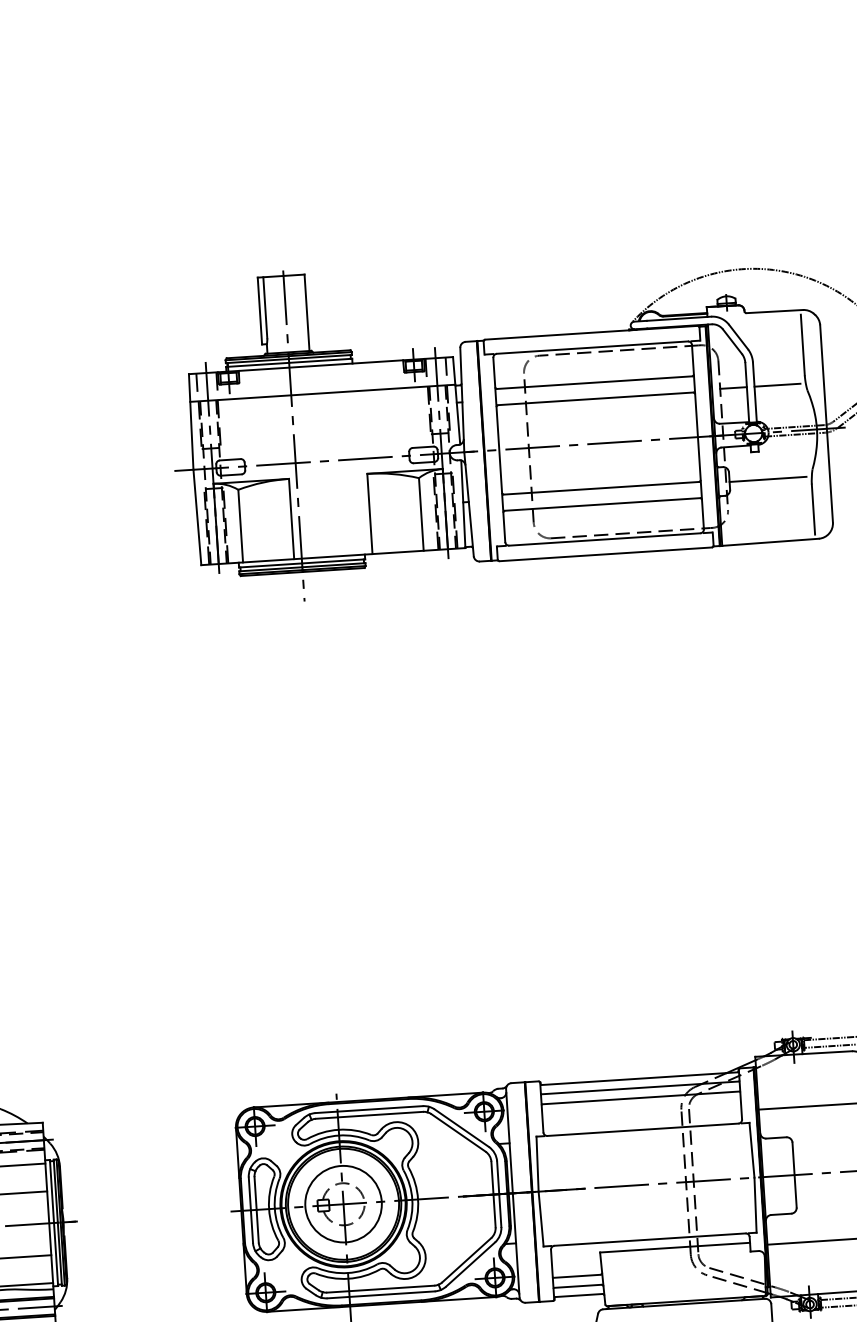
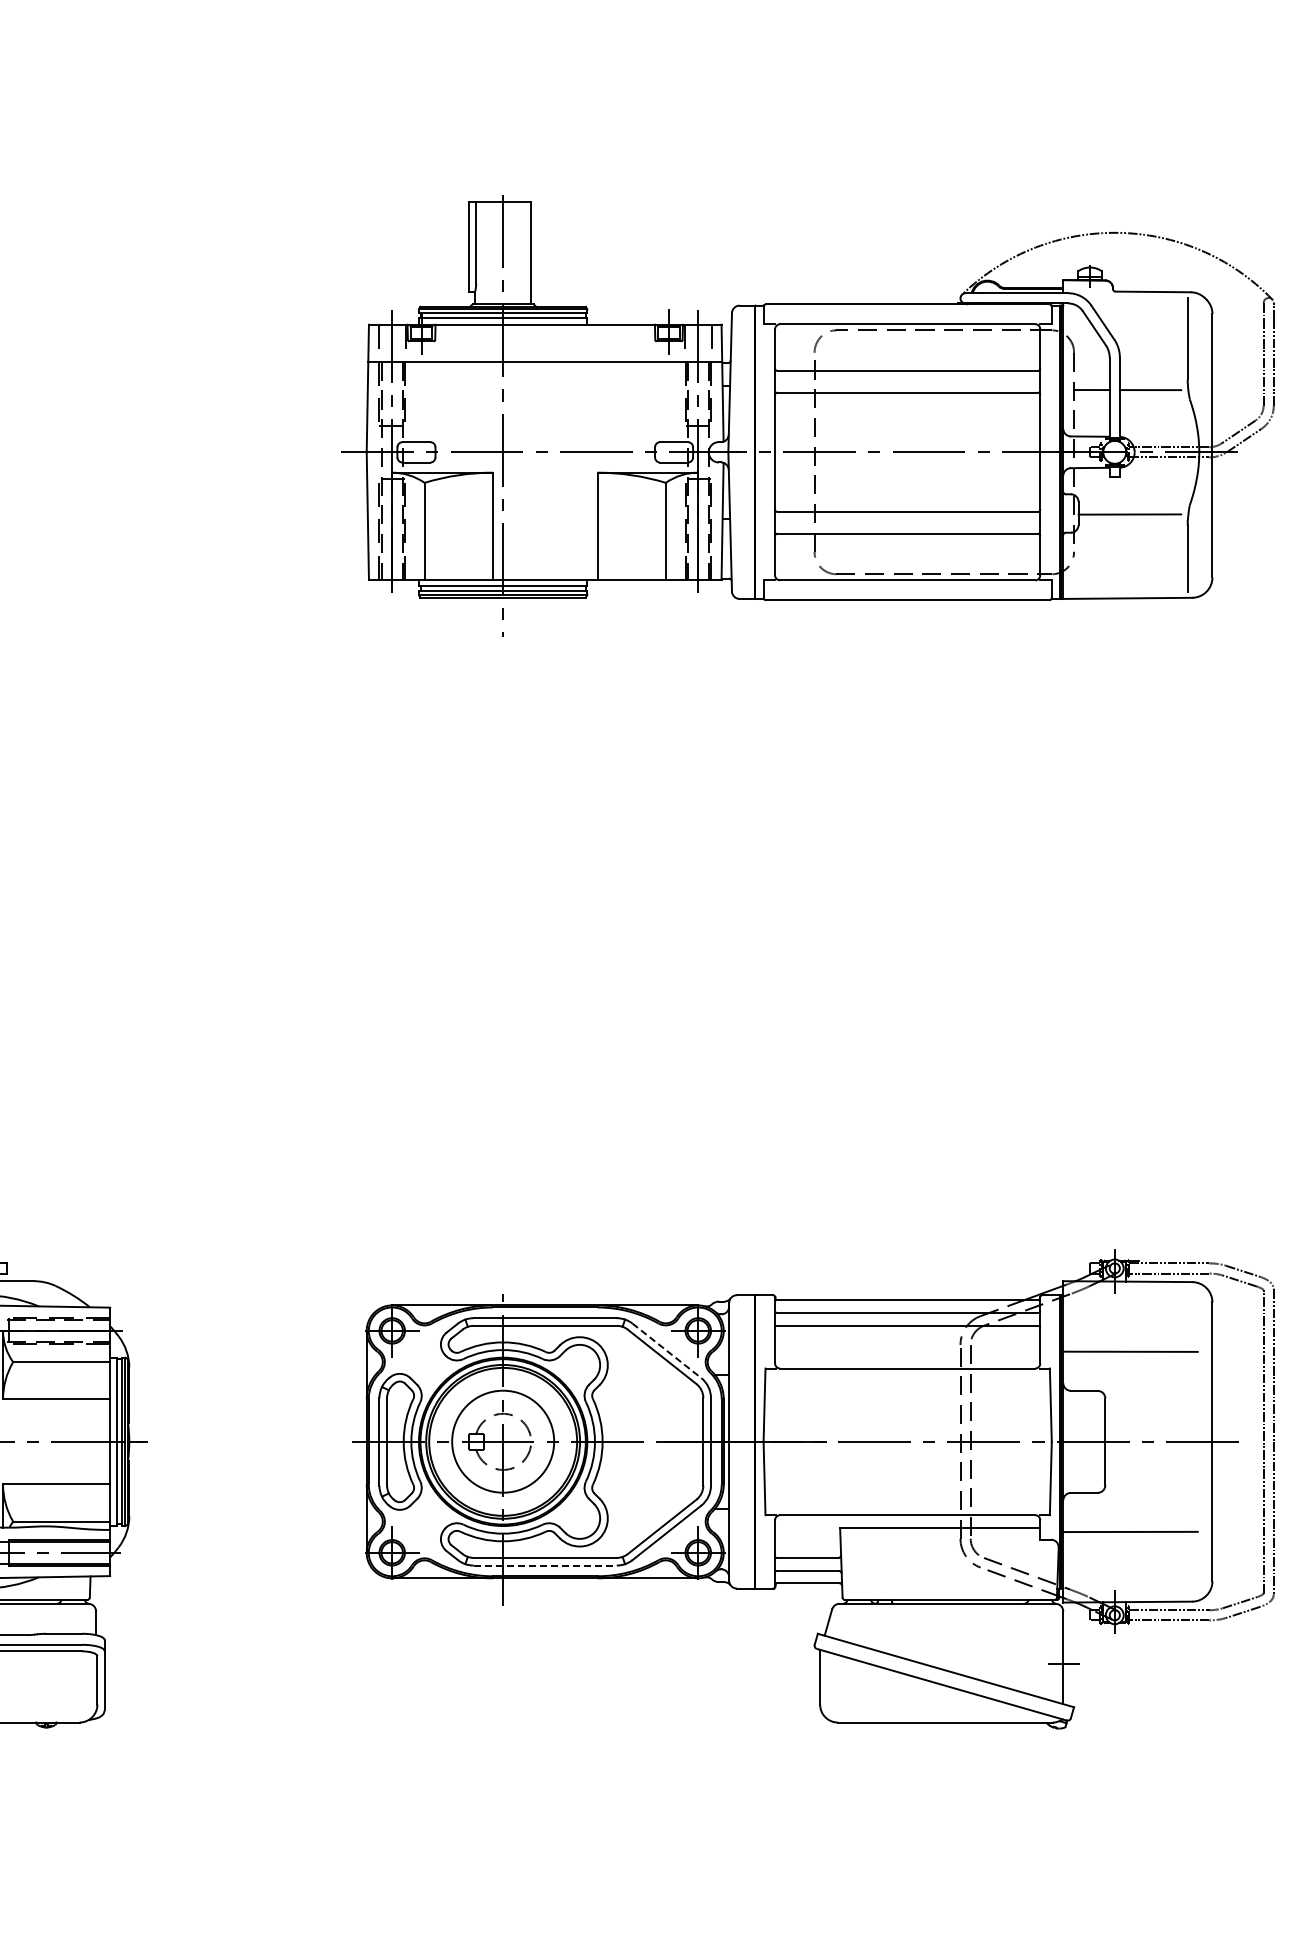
line: (461, 1127) -> (666, 1350), solid -> dashed
line: (381, 1294) -> (545, 1565), solid -> dashed

